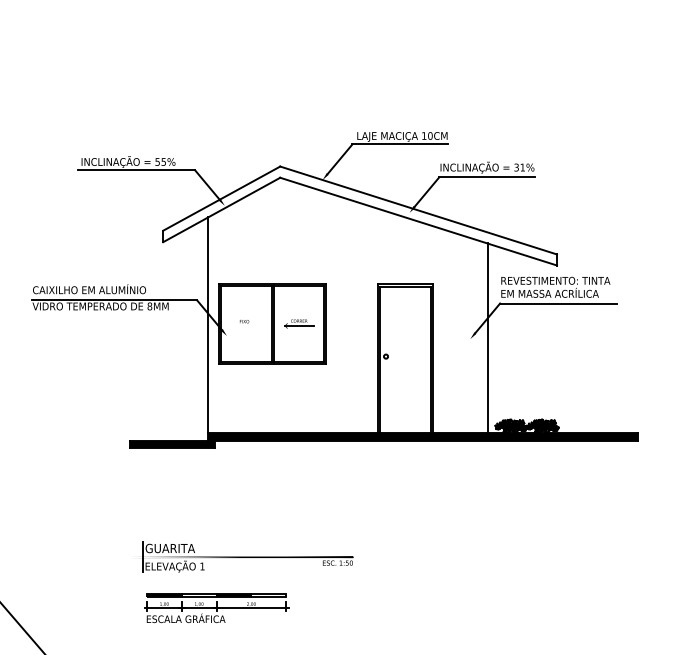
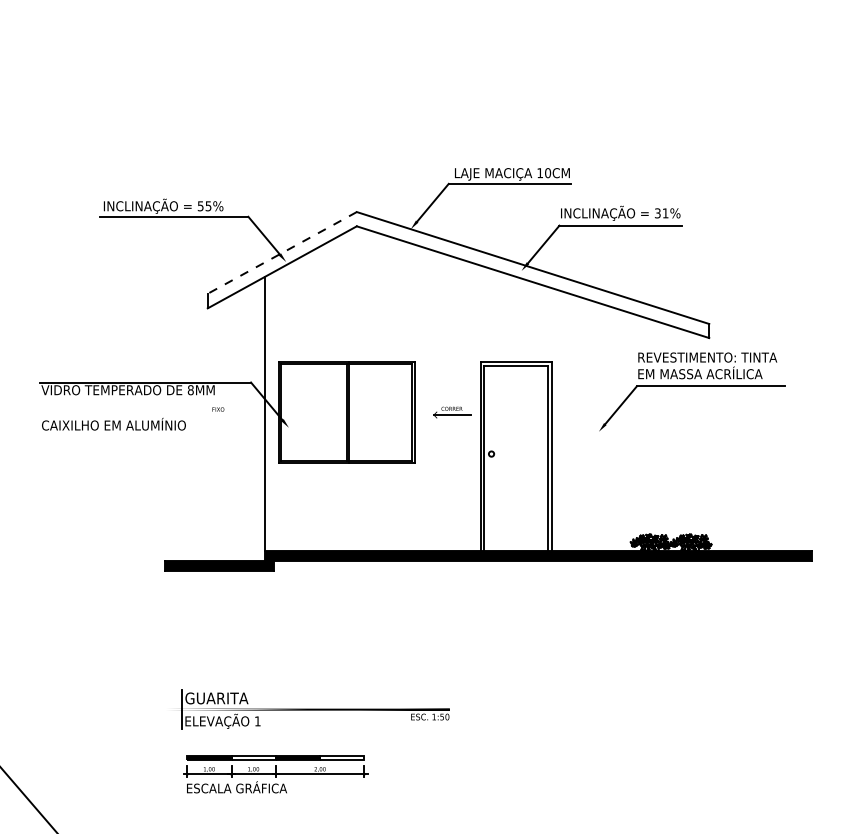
line: (221, 198) -> (282, 252), solid -> dashed
text: (89, 288) -> (113, 423), moved
text: (244, 321) -> (218, 409), moved
part: (299, 323) -> (452, 412), moved
line: (487, 338) -> (620, 430), removed

